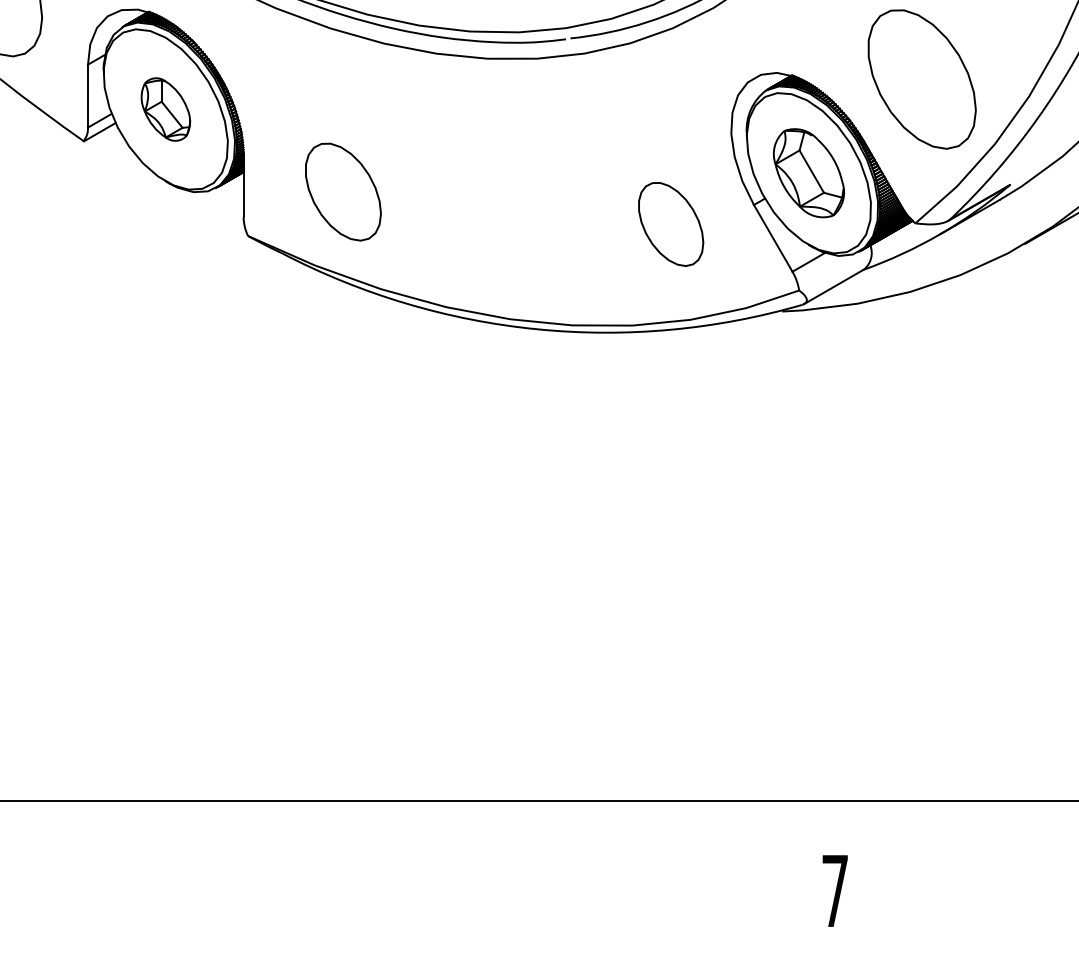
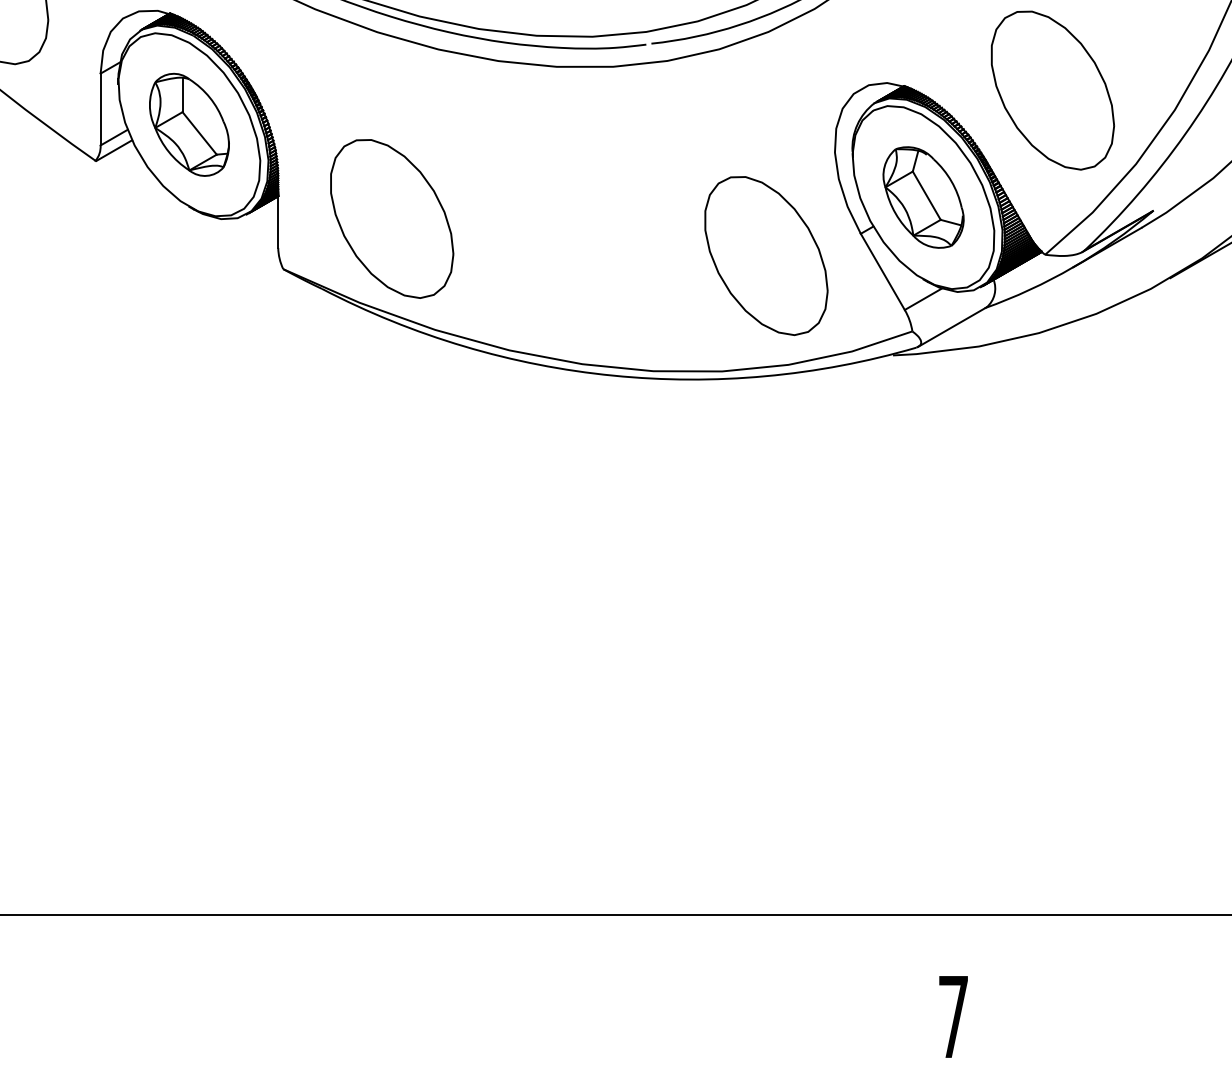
part: (165, 109) -> (189, 124), size x1.43
part: (343, 192) -> (392, 219), size x1.43
part: (670, 224) -> (765, 256), size x1.67

